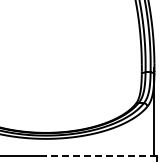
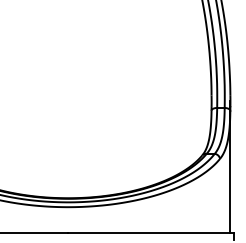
line: (101, 156) -> (151, 233), dashed -> solid

